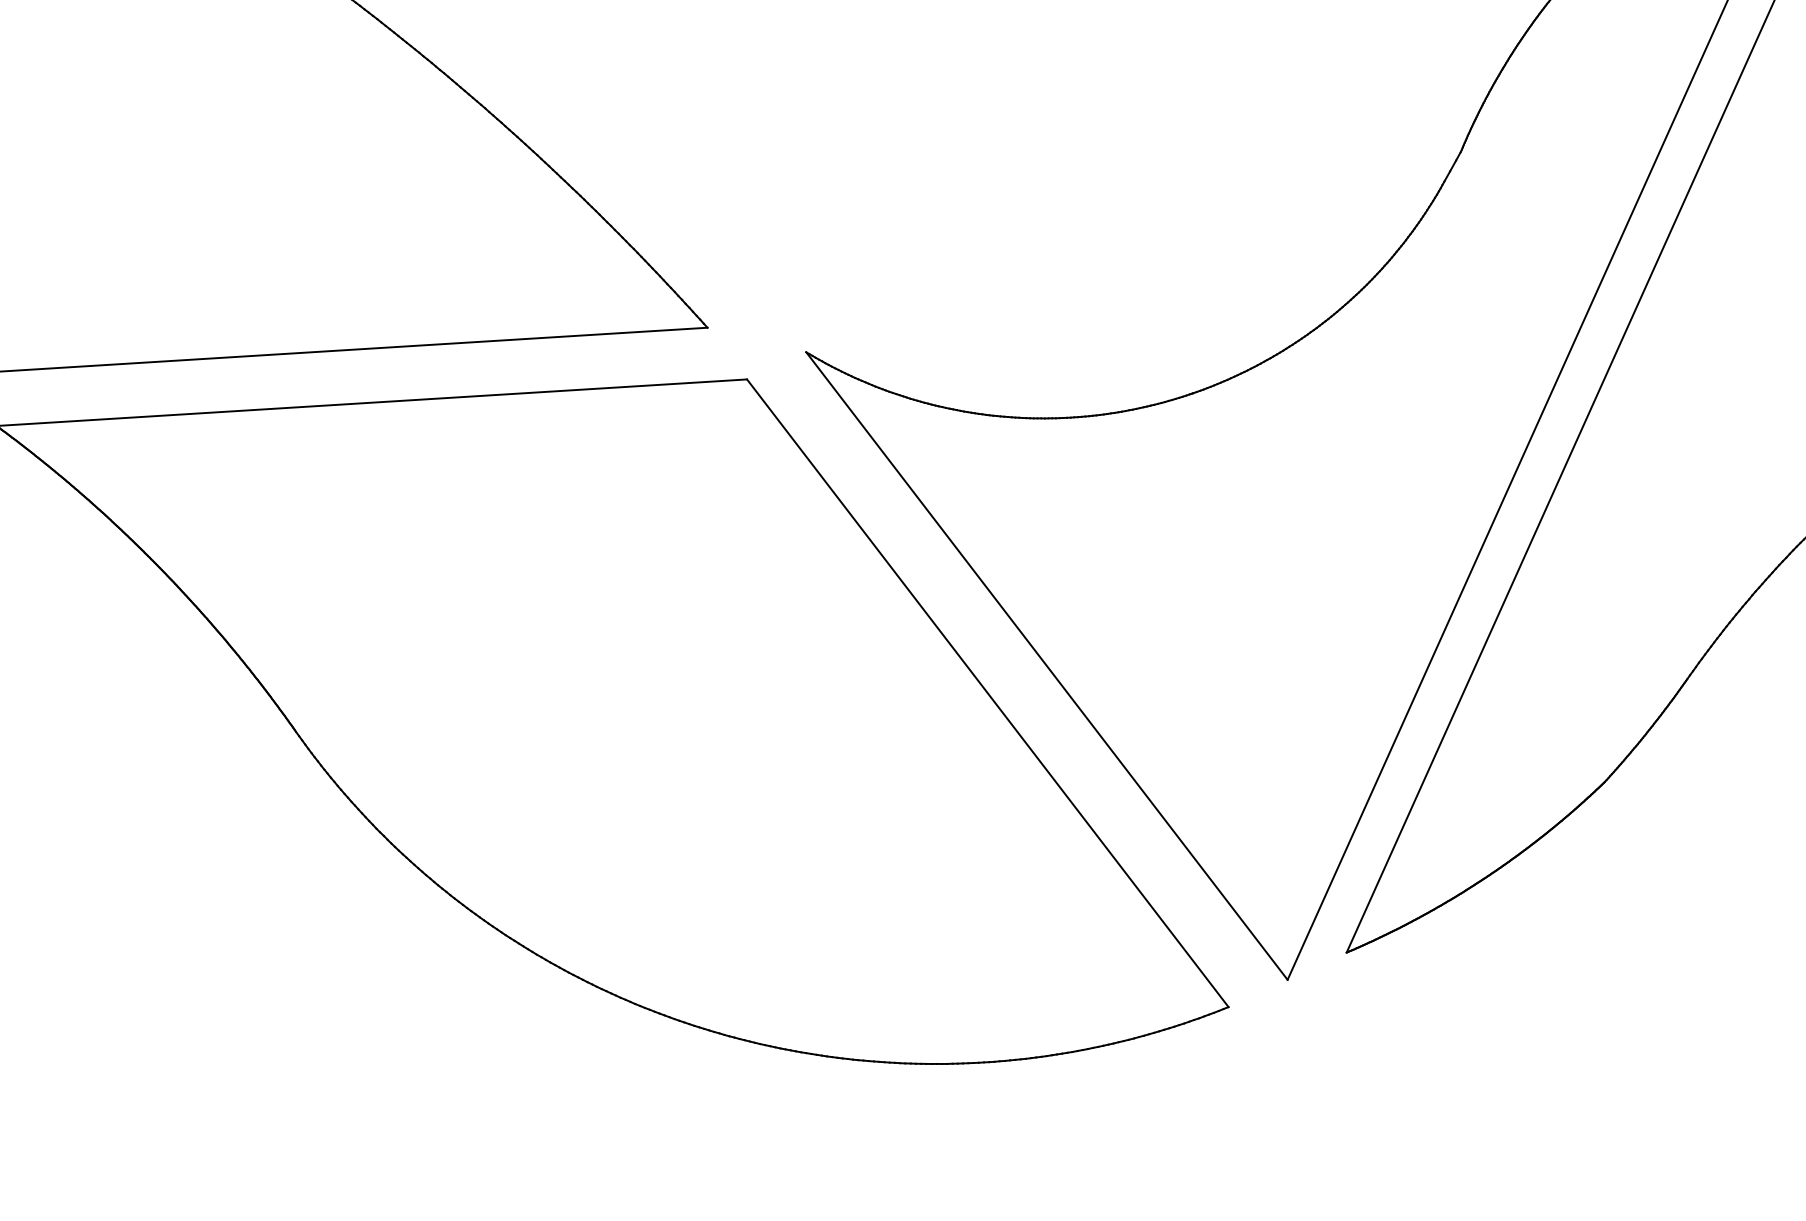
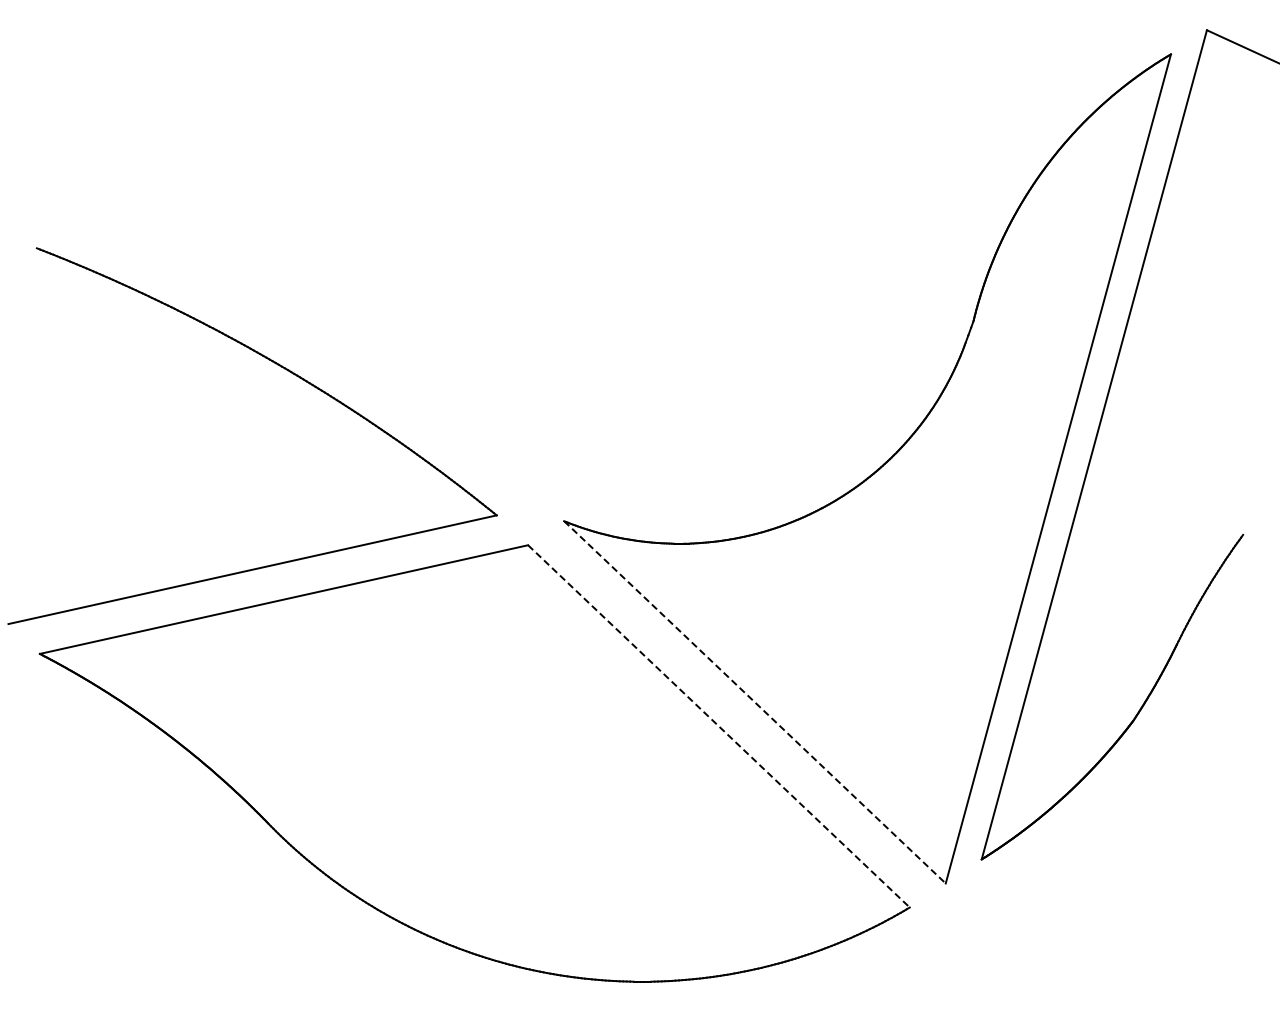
line: (1047, 666) -> (755, 702), solid -> dashed
line: (988, 693) -> (719, 726), solid -> dashed

